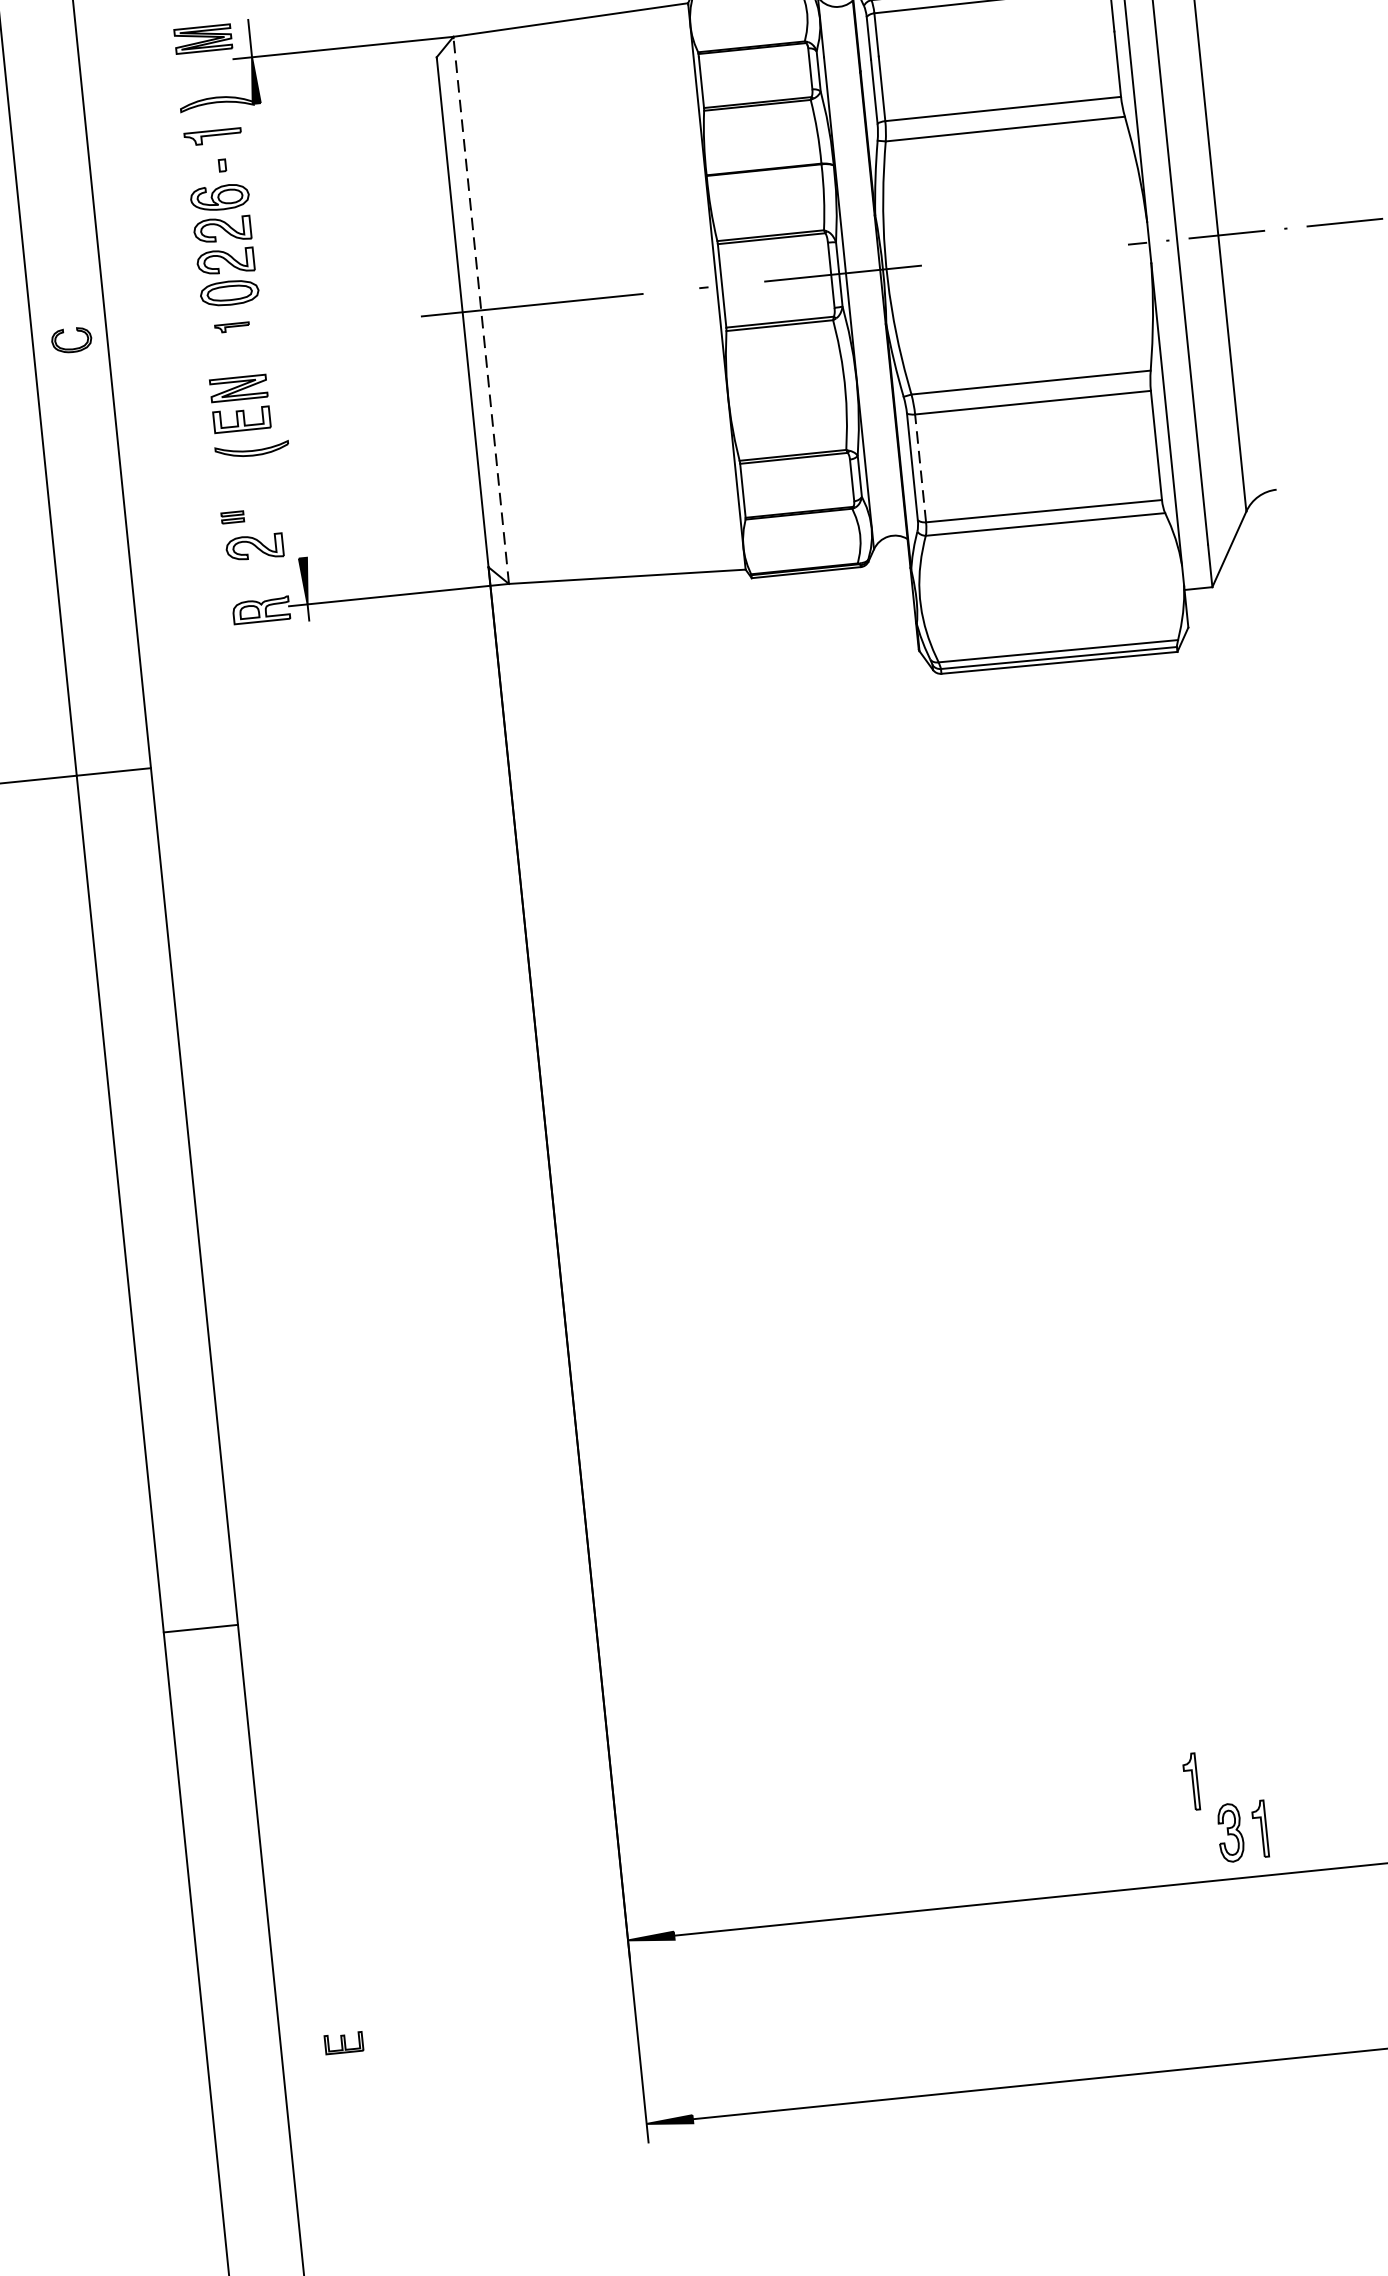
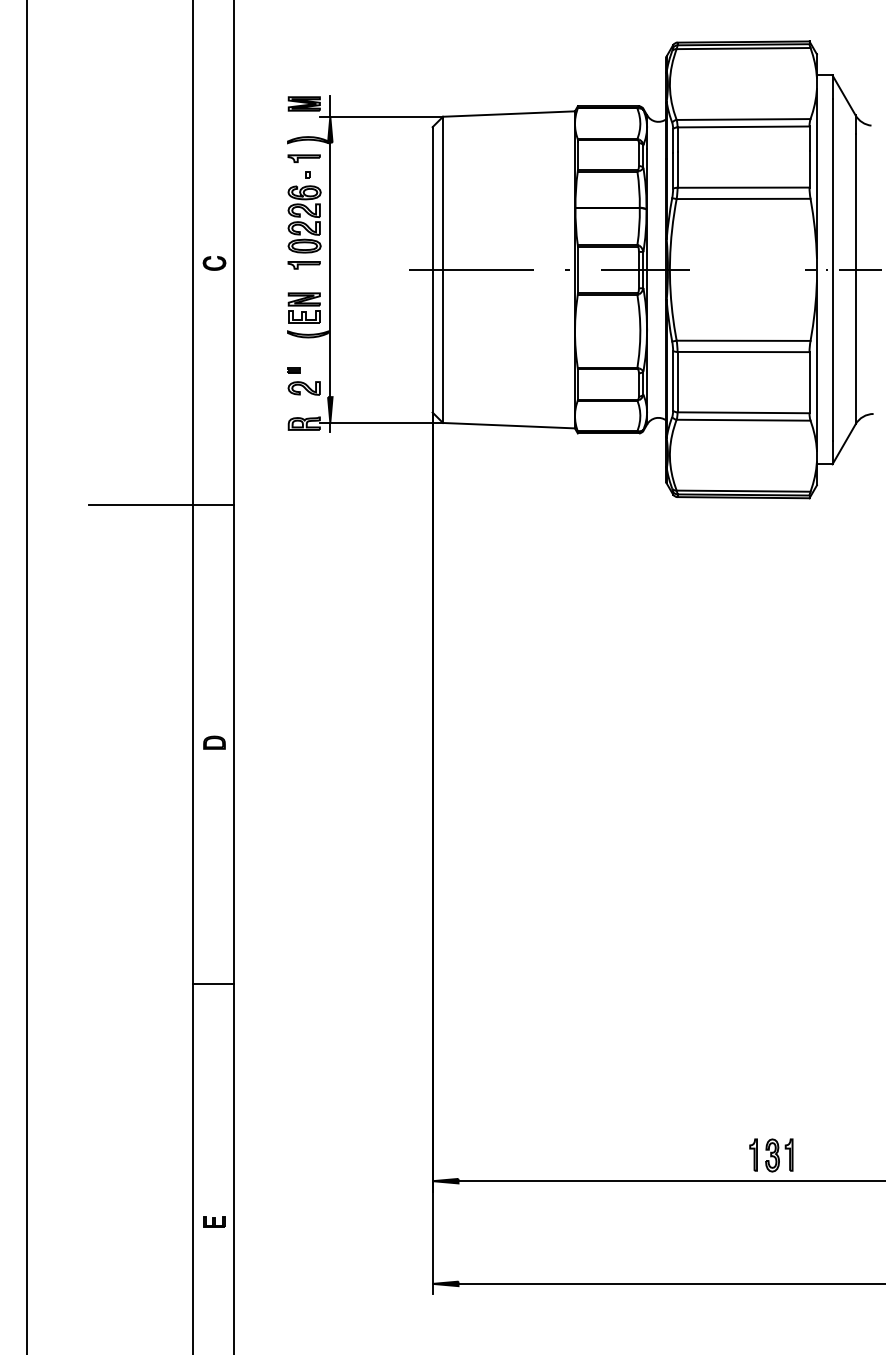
line: (482, 311) -> (443, 270), dashed -> solid
part: (231, 327) -> (303, 265), size x1.67
line: (280, 330) -> (330, 269), added
line: (920, 467) -> (677, 381), dashed -> solid
part: (158, 1196) -> (214, 742), added
part: (1190, 1780) -> (753, 1154), moved
part: (343, 2042) -> (214, 1221), moved

